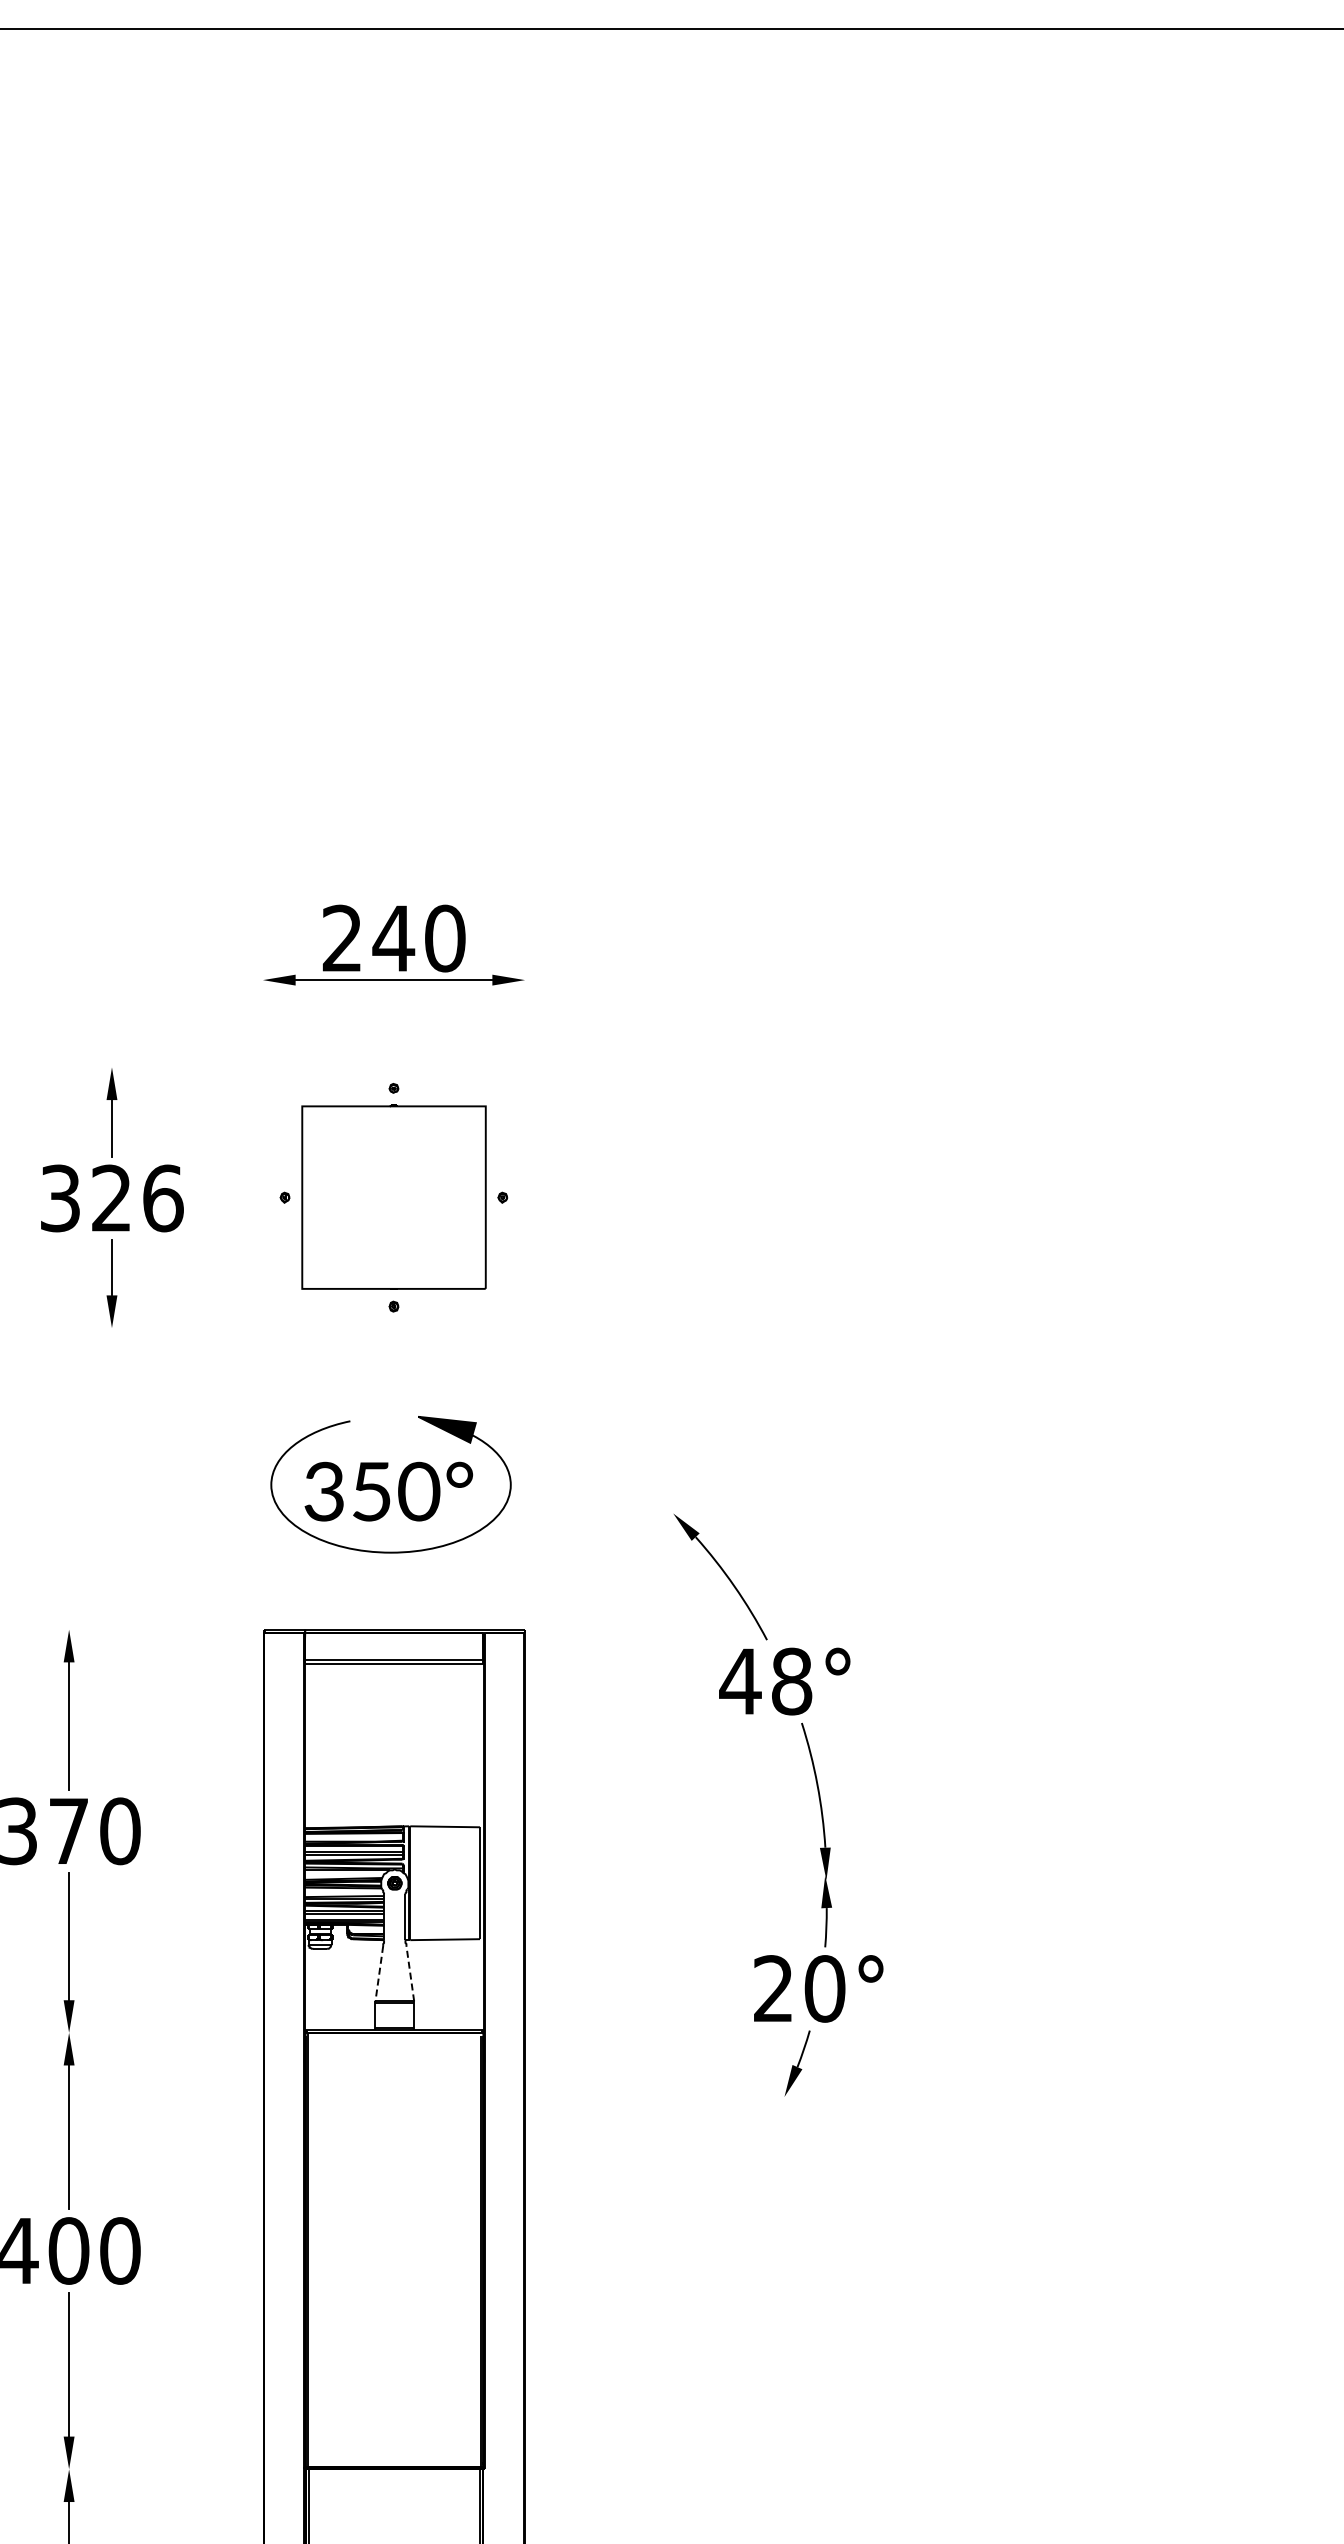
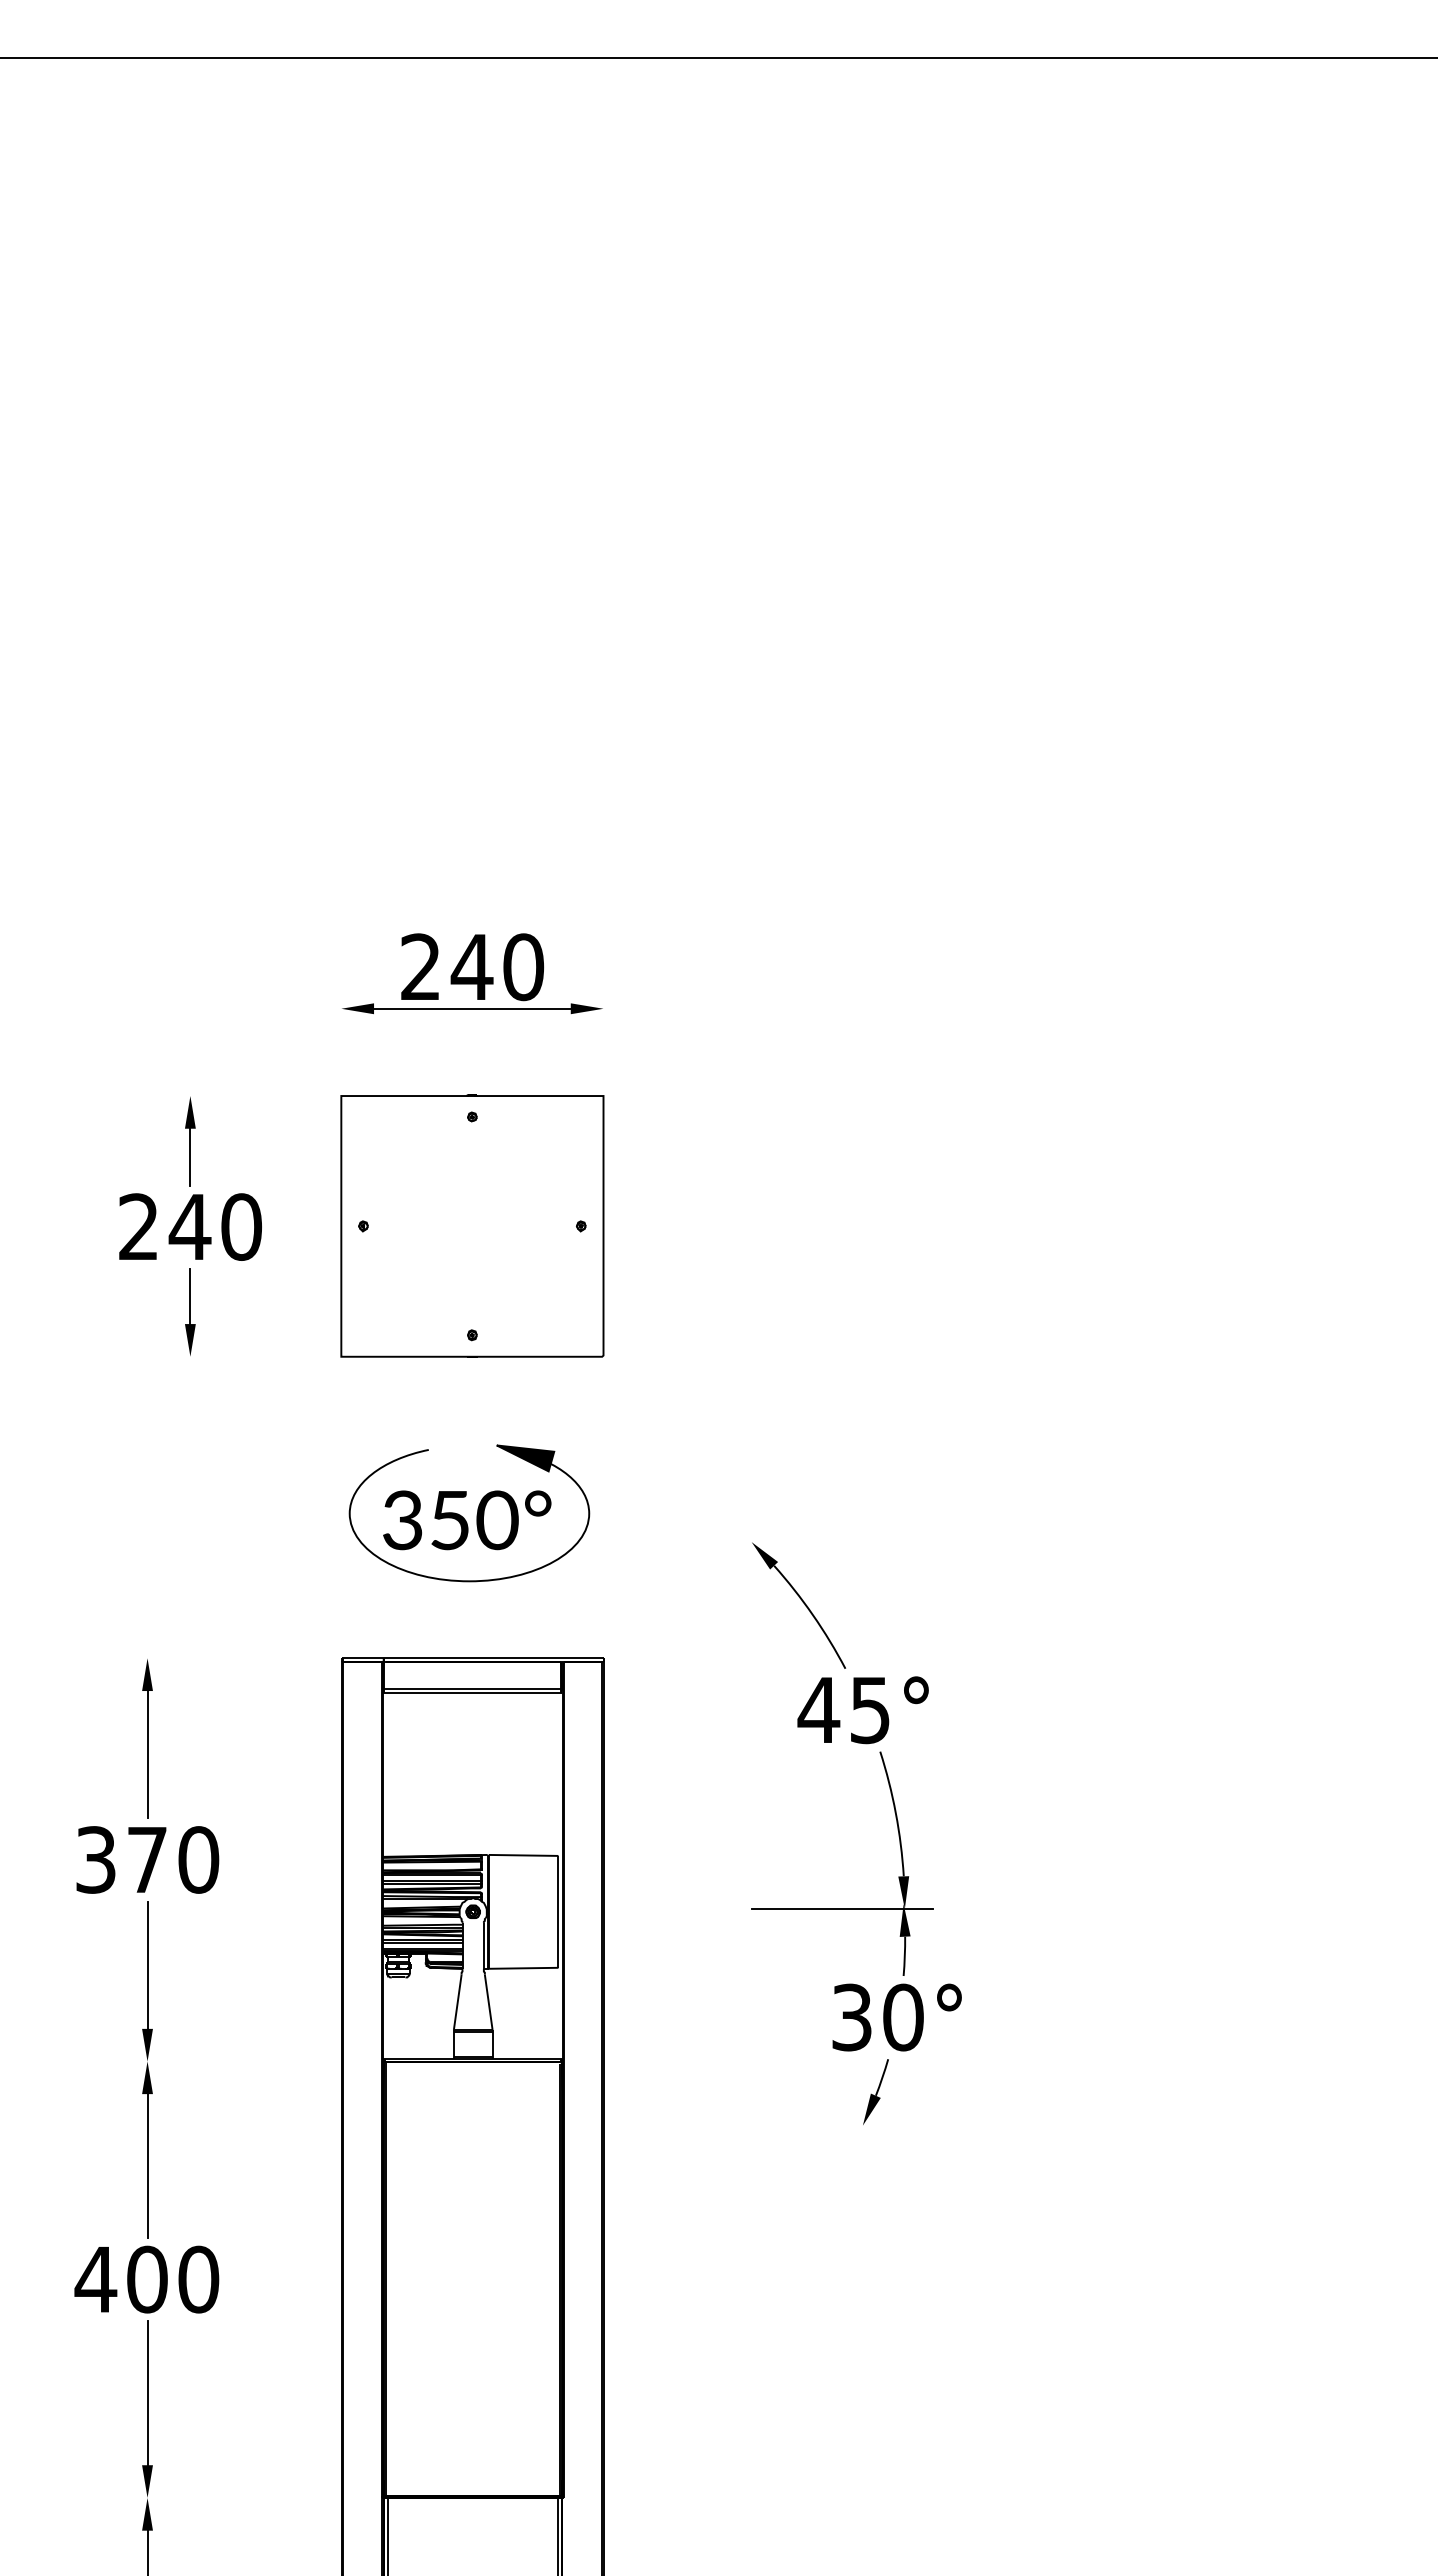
part: (394, 1196) -> (472, 1225), size x1.43
text: (112, 1197) -> (190, 1226), 326 -> 240
text: (792, 1681) -> (870, 1710), 48° -> 45°
line: (764, 1880) -> (842, 1909), added
line: (379, 1973) -> (457, 2002), dashed -> solid
line: (410, 1973) -> (488, 2002), dashed -> solid
text: (773, 1988) -> (851, 2017), 20° -> 30°

